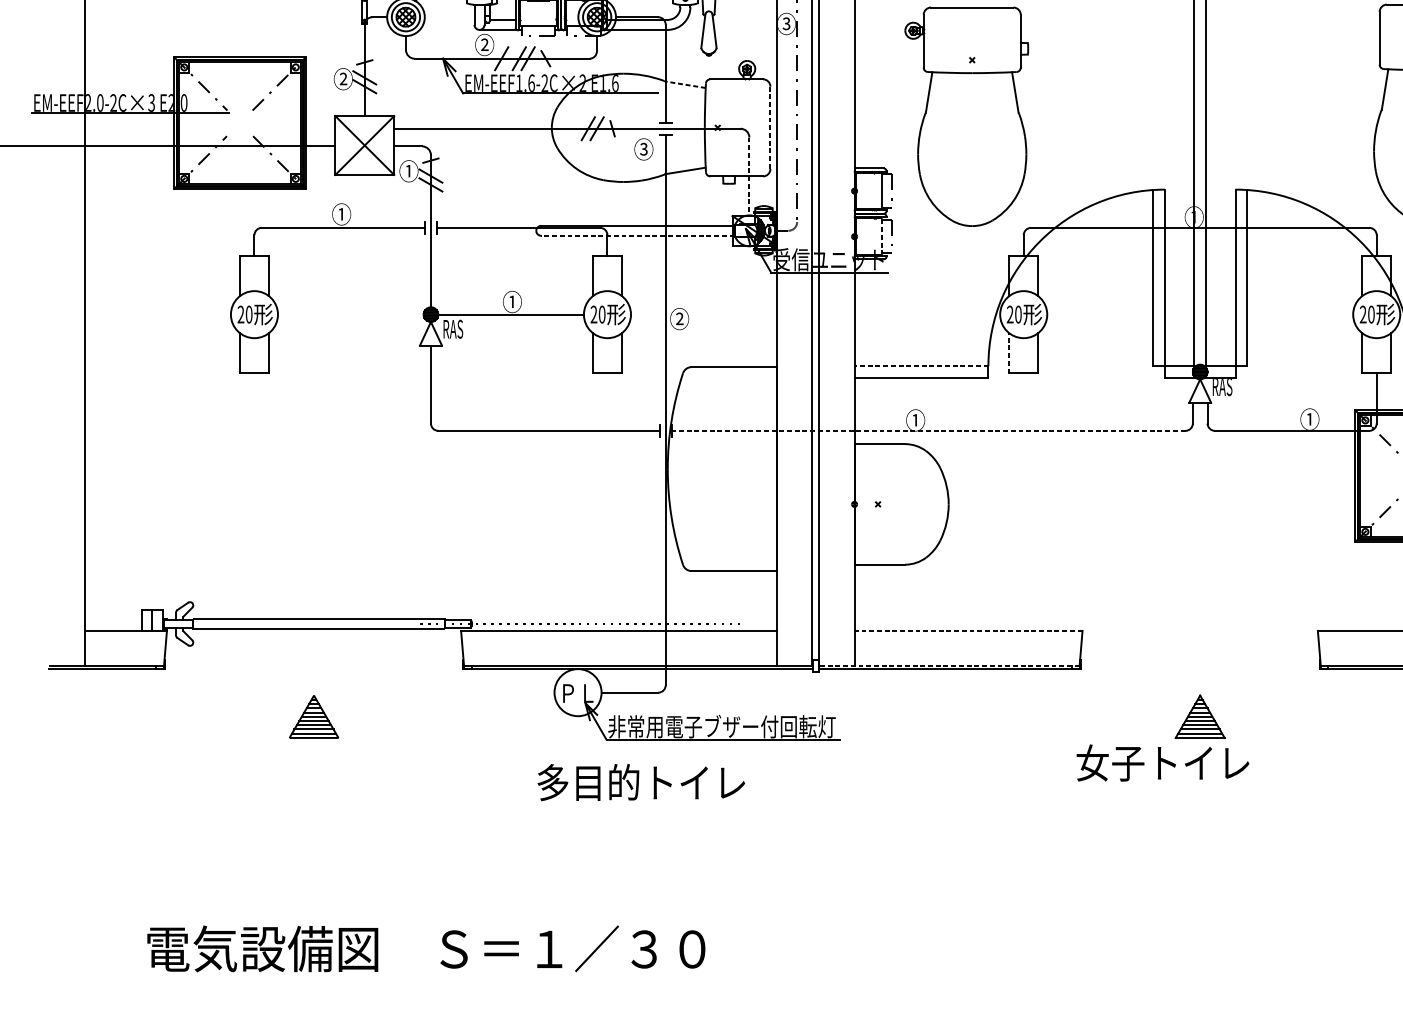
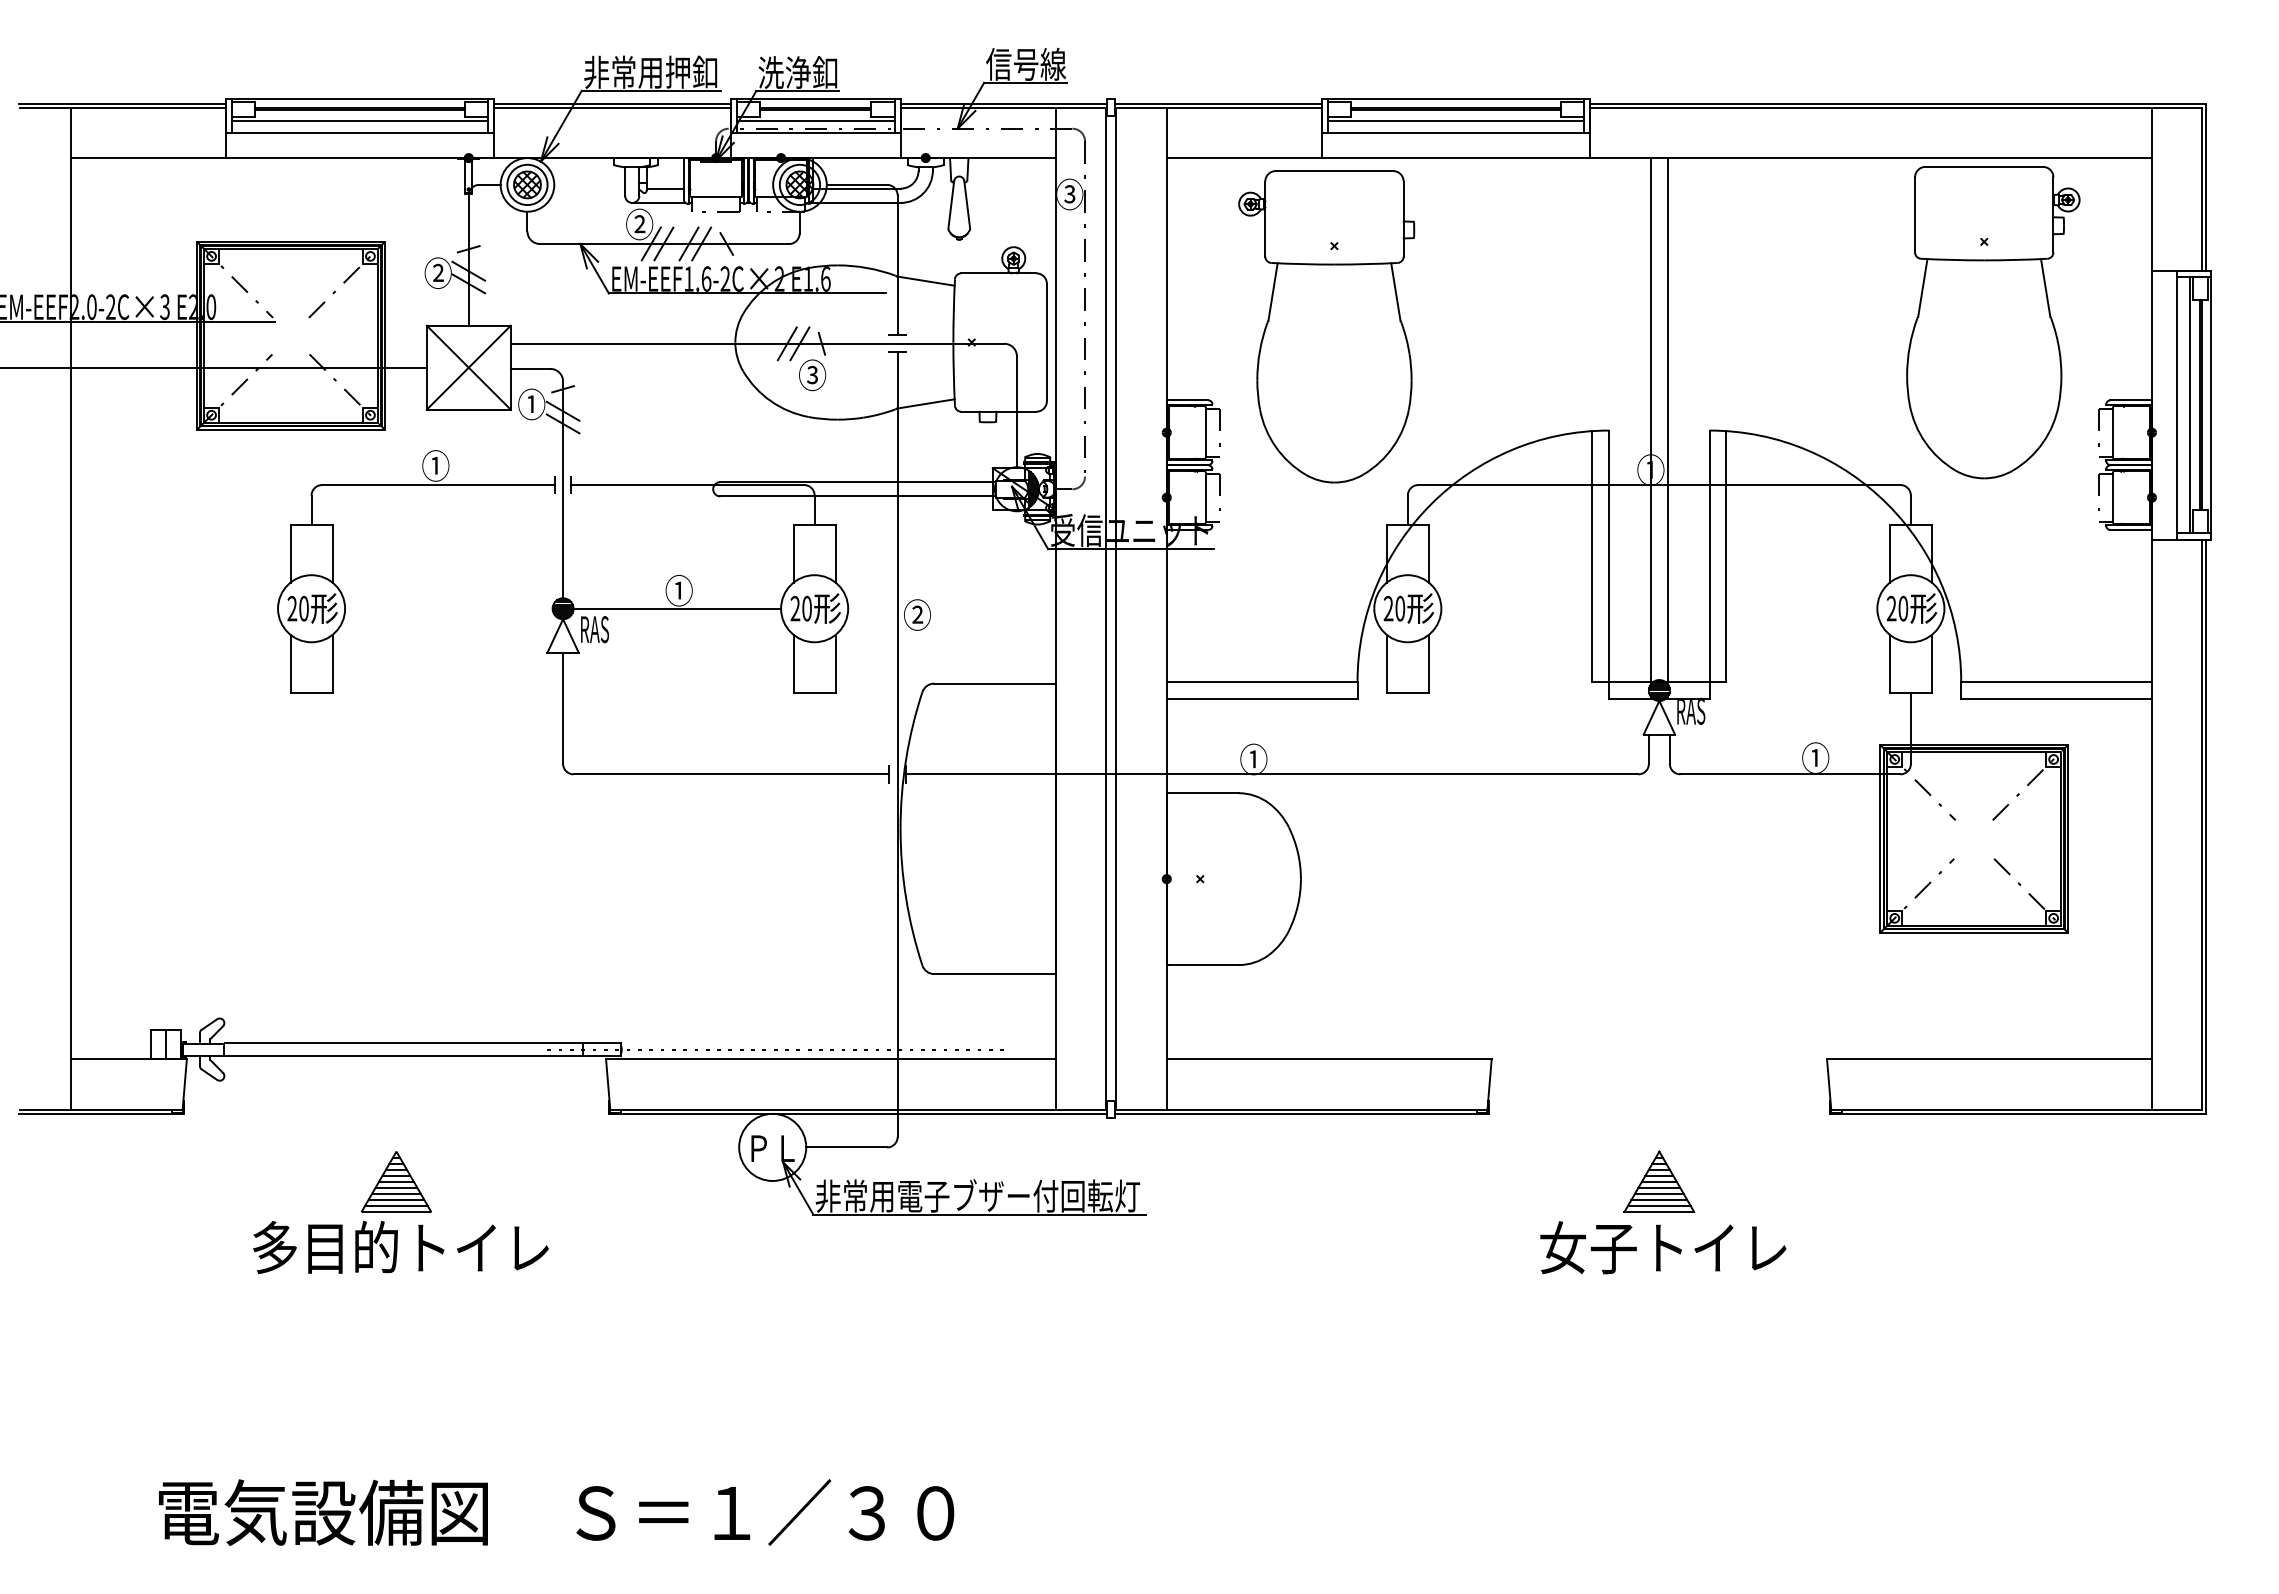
line: (492, 58) -> (650, 243), added
line: (685, 85) -> (925, 281), dashed -> solid
line: (770, 127) -> (1046, 342), dashed -> solid
text: (643, 149) -> (812, 375), moved
line: (749, 176) -> (1016, 412), dashed -> solid
line: (638, 235) -> (858, 496), dashed -> solid
line: (881, 236) -> (1205, 497), dashed -> solid
line: (1008, 353) -> (1386, 663), dashed -> solid
line: (921, 366) -> (1261, 682), dashed -> solid
line: (928, 430) -> (1271, 774), dashed -> solid
line: (968, 630) -> (1328, 1059), dashed -> solid
line: (949, 666) -> (1301, 1109), dashed -> solid
text: (1163, 762) -> (1663, 1247), moved
text: (641, 782) -> (400, 1247), moved

